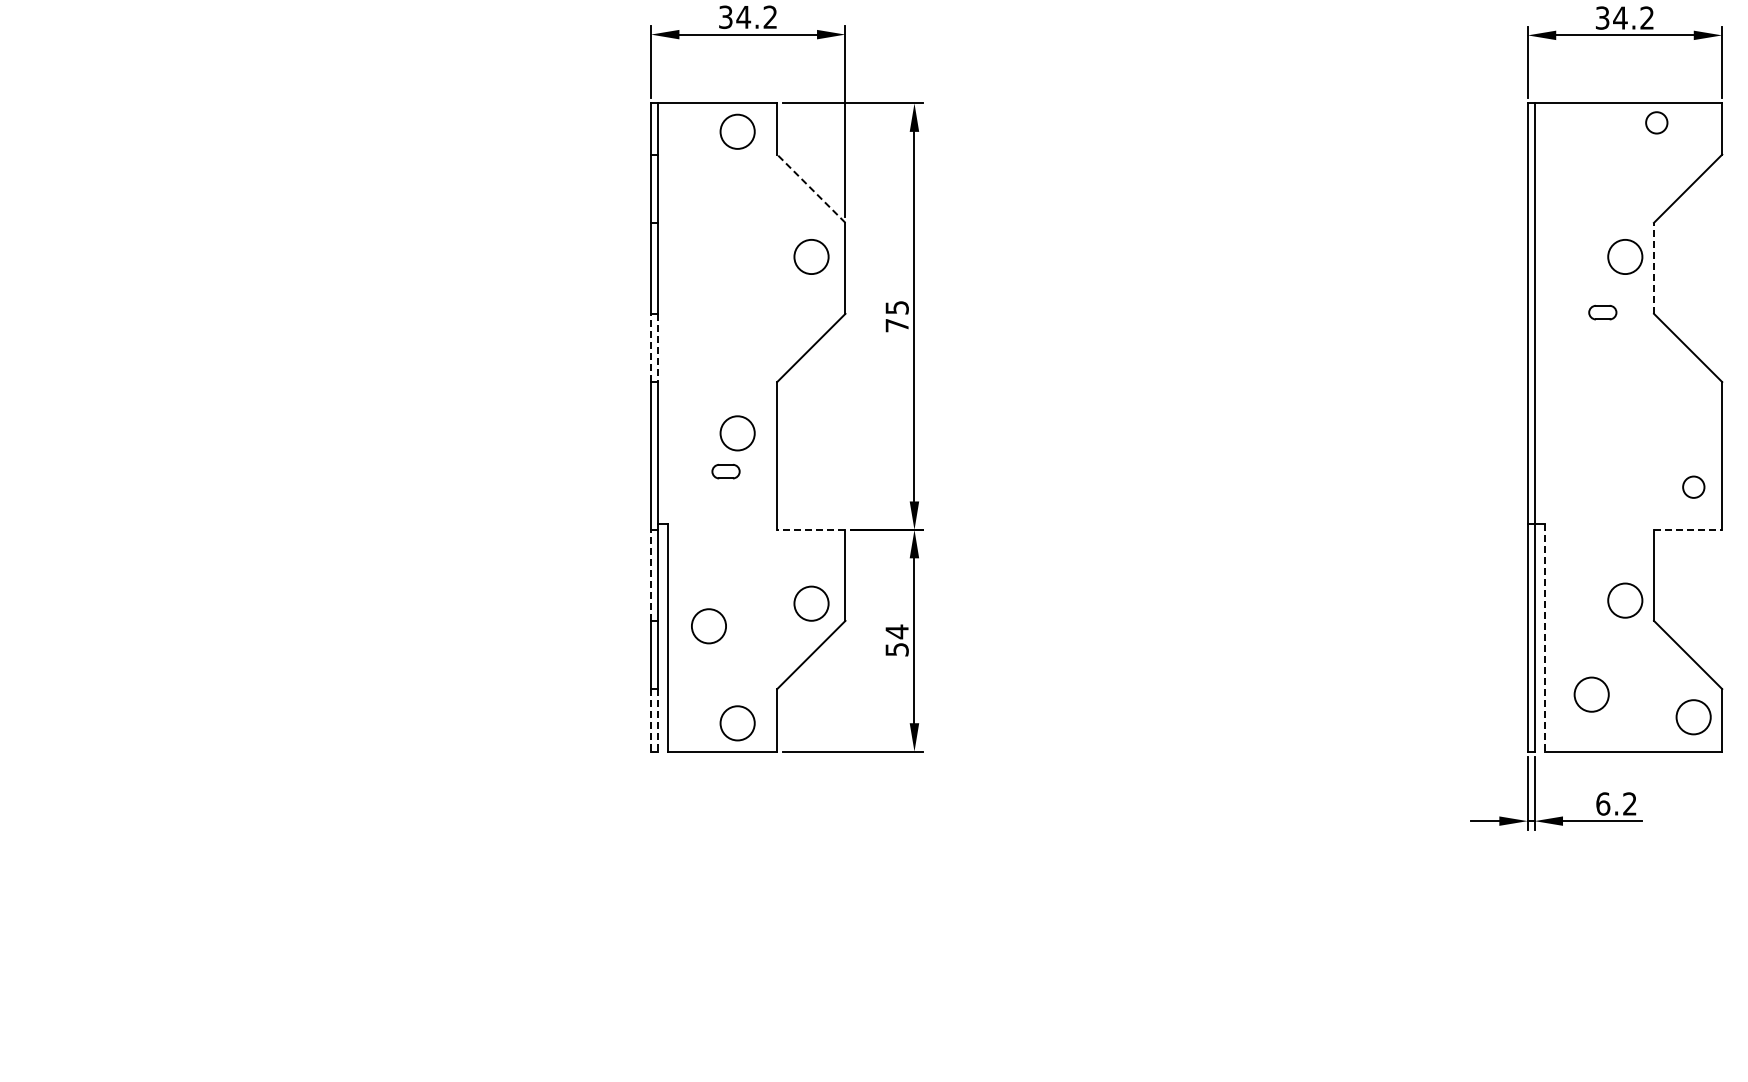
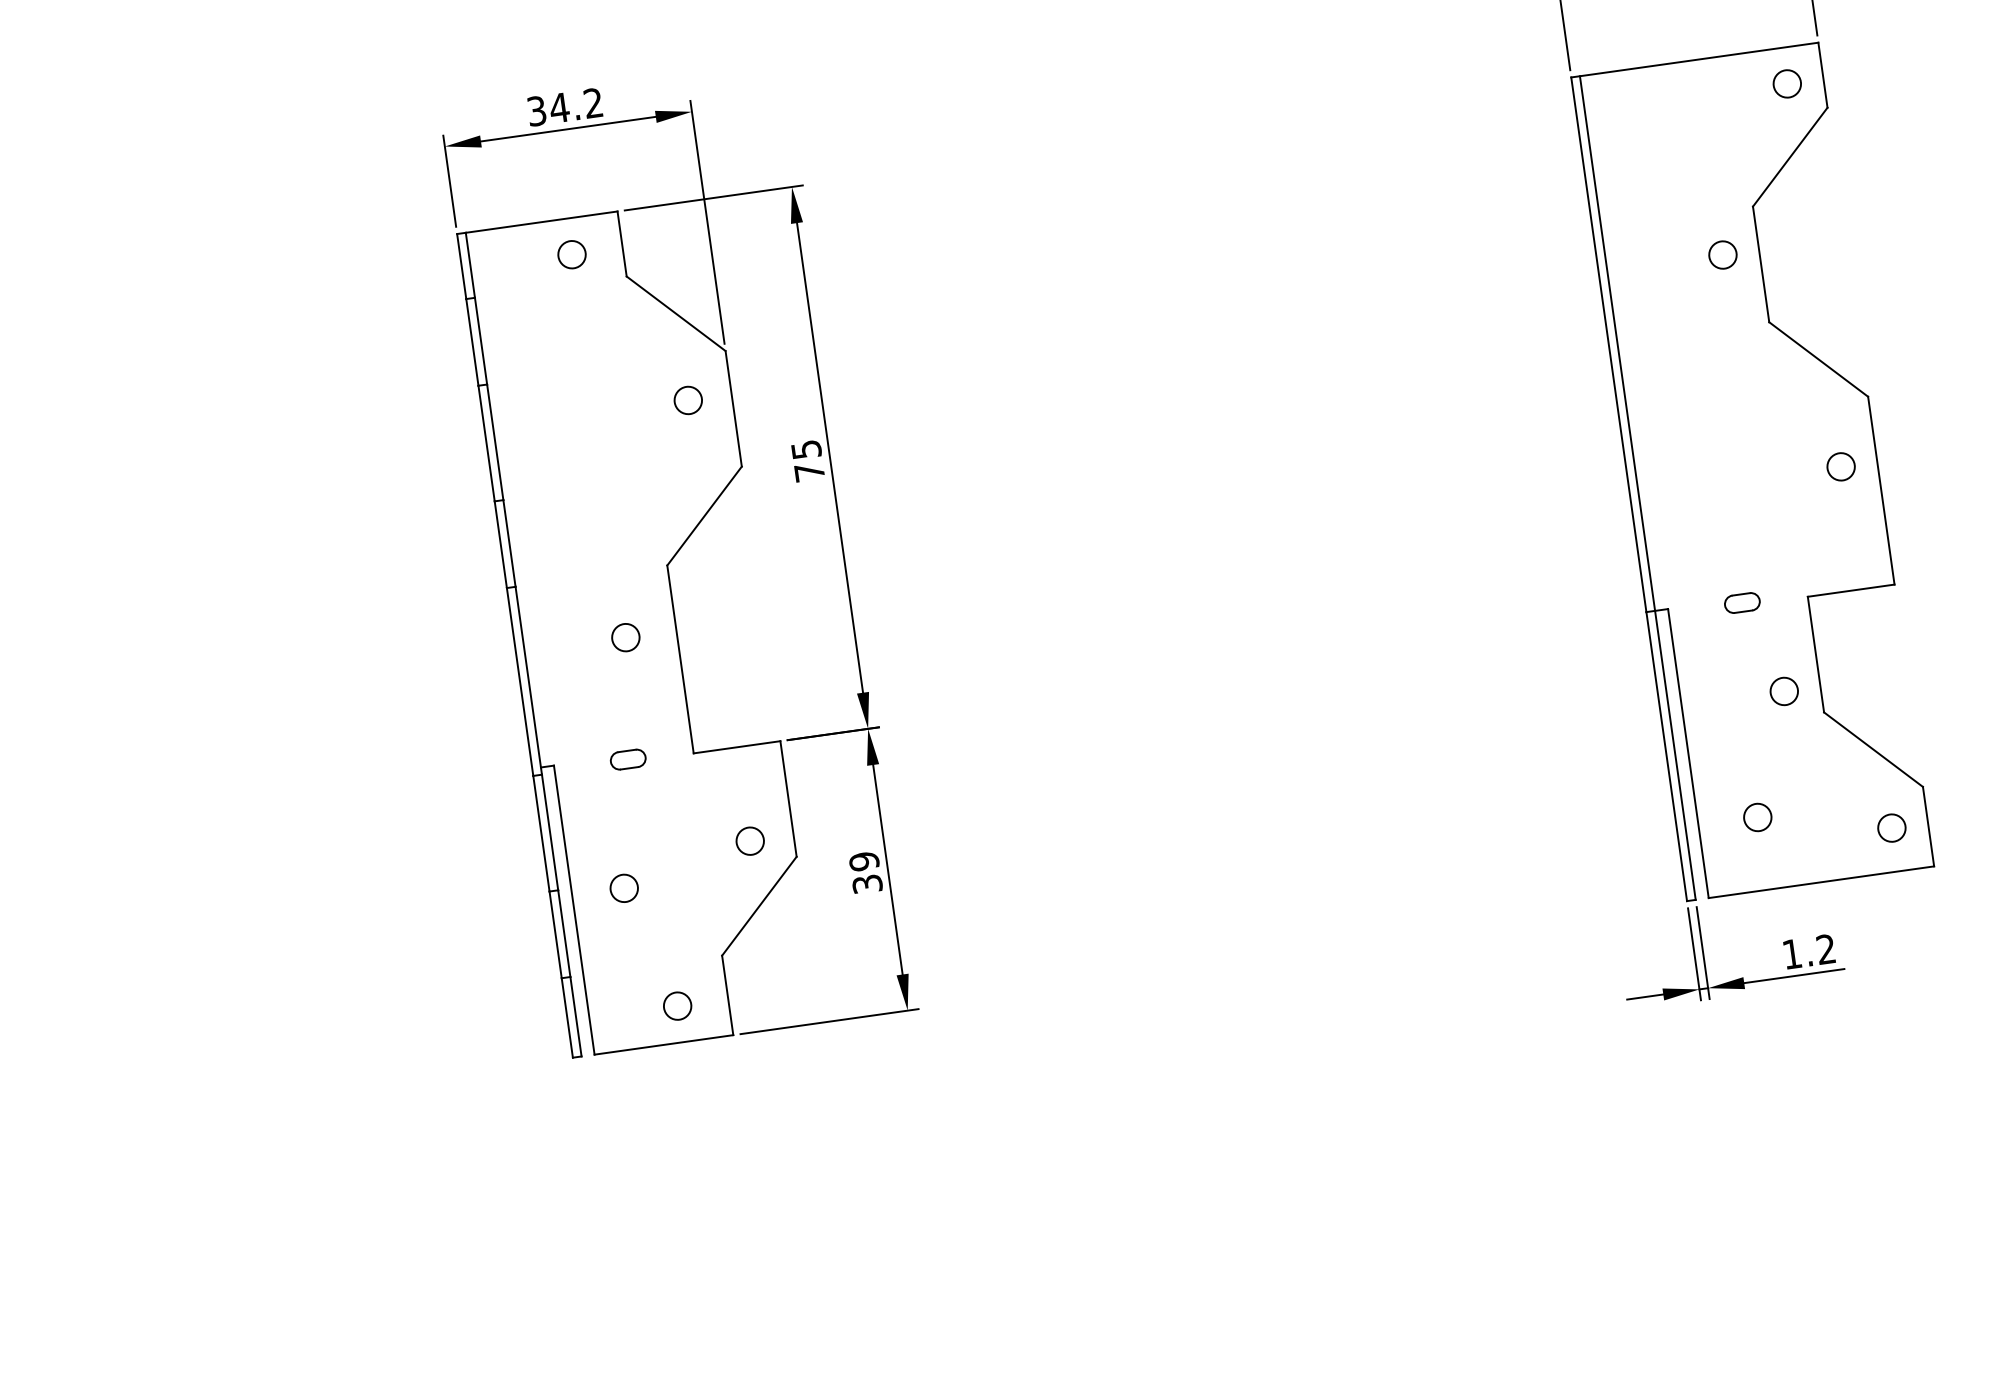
circle: (1656, 122) -> (1786, 83), moved
circle: (736, 131) -> (570, 254), size x0.62
line: (810, 188) -> (675, 313), dashed -> solid
circle: (810, 256) -> (687, 400), size x0.62
circle: (1625, 256) -> (1722, 254), size x0.62
line: (1653, 267) -> (1760, 263), dashed -> solid
part: (1602, 312) -> (1741, 602), moved
line: (650, 347) -> (500, 544), dashed -> solid
line: (657, 348) -> (509, 544), dashed -> solid
circle: (736, 432) -> (624, 636), size x0.62
part: (725, 471) -> (627, 759), moved
circle: (1693, 486) -> (1840, 465), moved
line: (810, 529) -> (735, 746), dashed -> solid
line: (1688, 529) -> (1851, 590), dashed -> solid
line: (650, 574) -> (540, 832), dashed -> solid
circle: (1625, 599) -> (1784, 690), size x0.62
circle: (810, 603) -> (749, 840), size x0.62
circle: (708, 626) -> (623, 888), size x0.62
line: (1544, 637) -> (1687, 753), dashed -> solid
text: (896, 639) -> (864, 871), 54 -> 39
circle: (1590, 694) -> (1756, 817), size x0.62
circle: (1693, 717) -> (1891, 828), size x0.62
line: (650, 720) -> (566, 1018), dashed -> solid
line: (657, 720) -> (575, 1016), dashed -> solid
circle: (736, 722) -> (676, 1005), size x0.62
text: (1603, 803) -> (1792, 953), 6.2 -> 1.2

